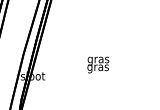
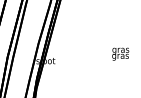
text: (98, 64) -> (120, 53), moved

